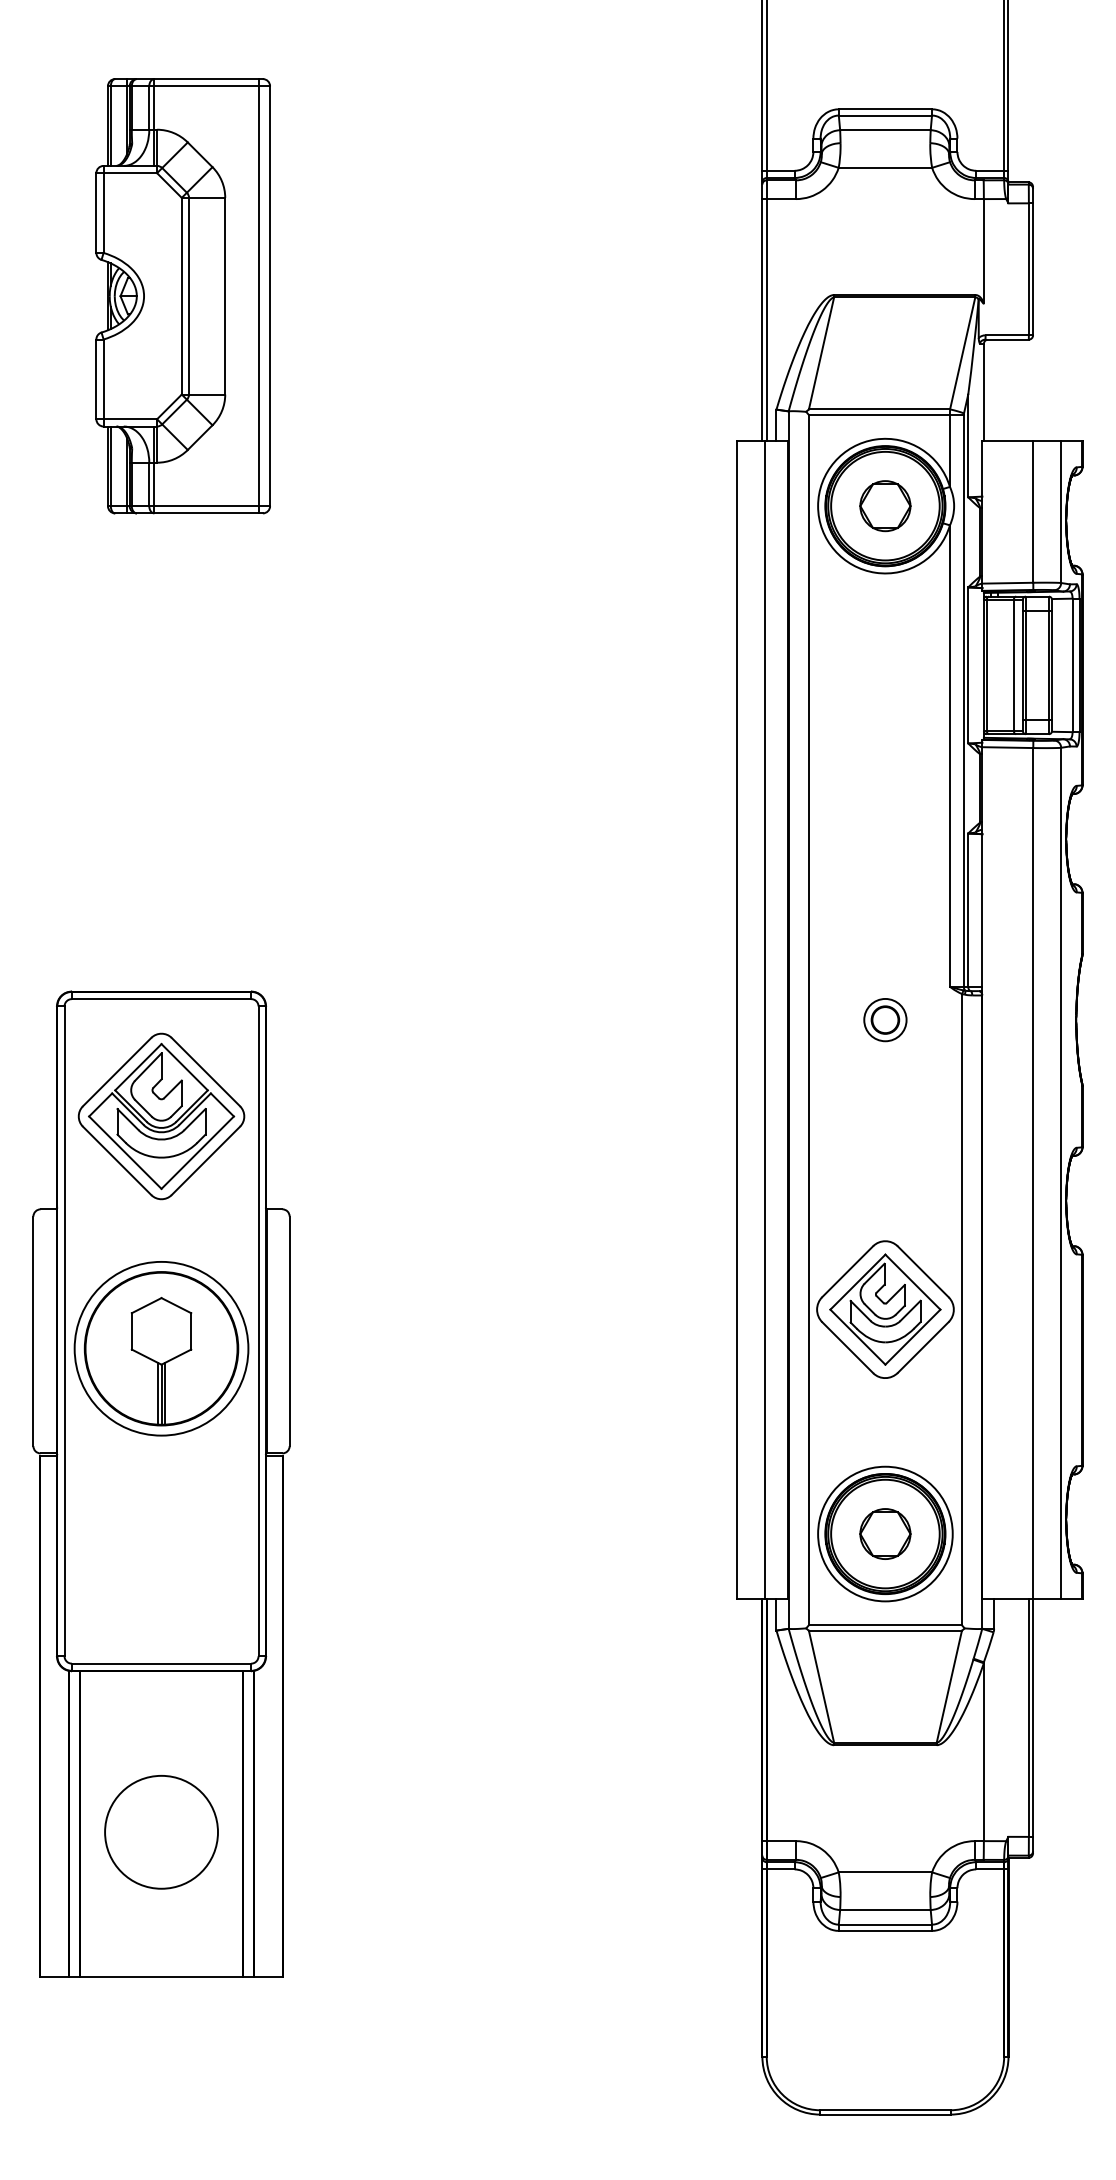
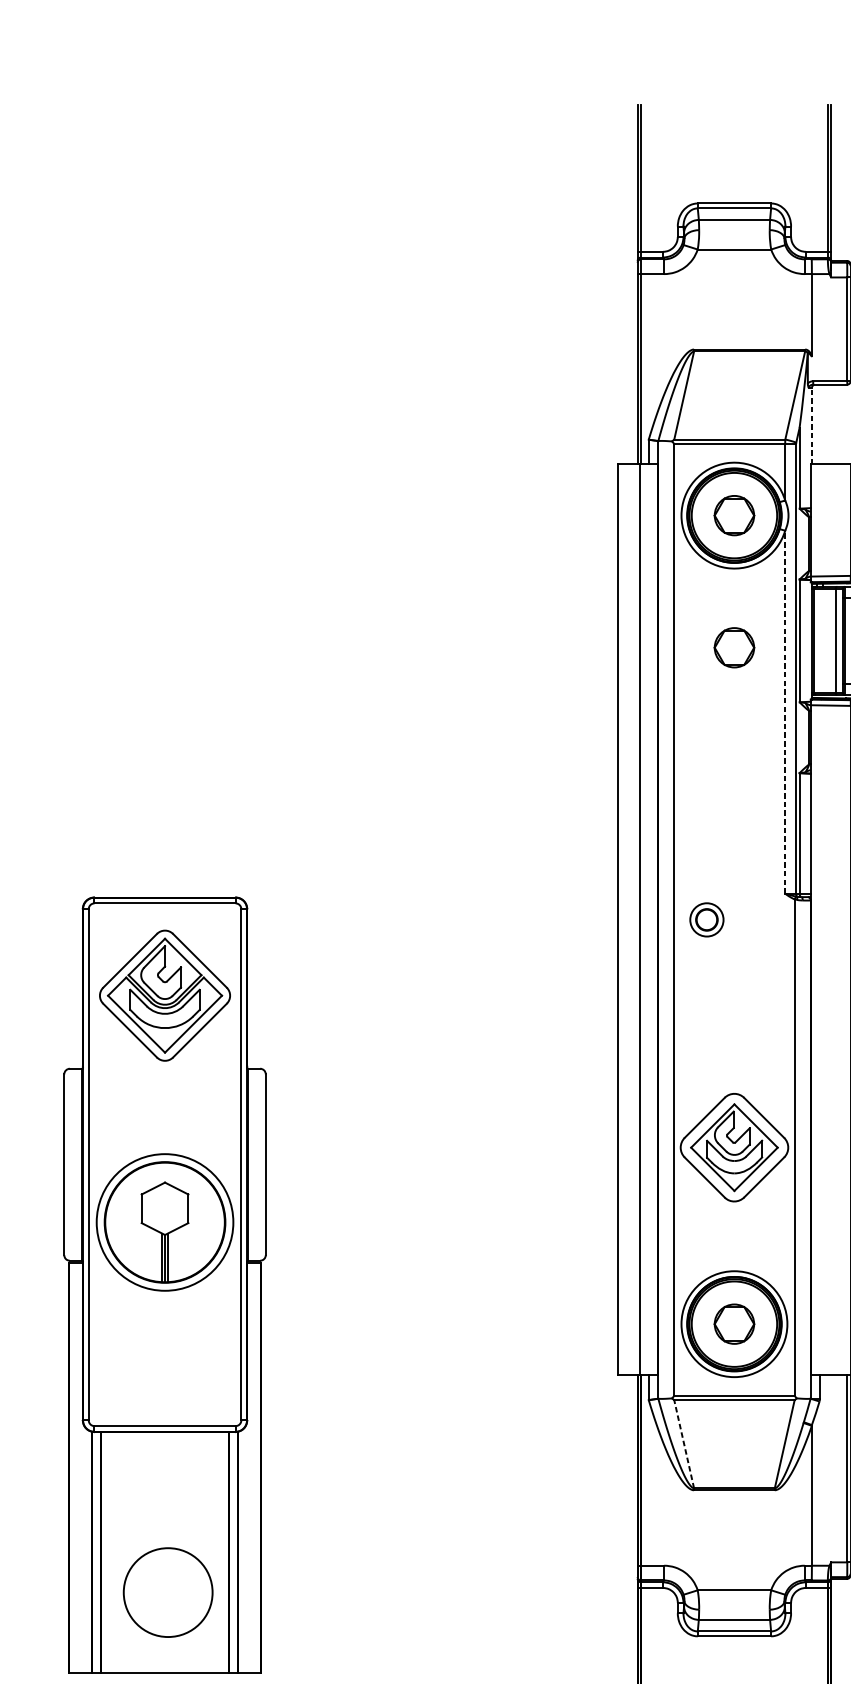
part: (182, 296) -> (181, 350), removed
line: (983, 392) -> (811, 426), solid -> dashed
part: (885, 674) -> (734, 648), added
line: (949, 756) -> (784, 712), solid -> dashed
part: (885, 1020) -> (706, 920), moved
part: (161, 1348) -> (165, 1222), moved
line: (821, 1686) -> (684, 1444), solid -> dashed
circle: (161, 1832) -> (168, 1592), moved

